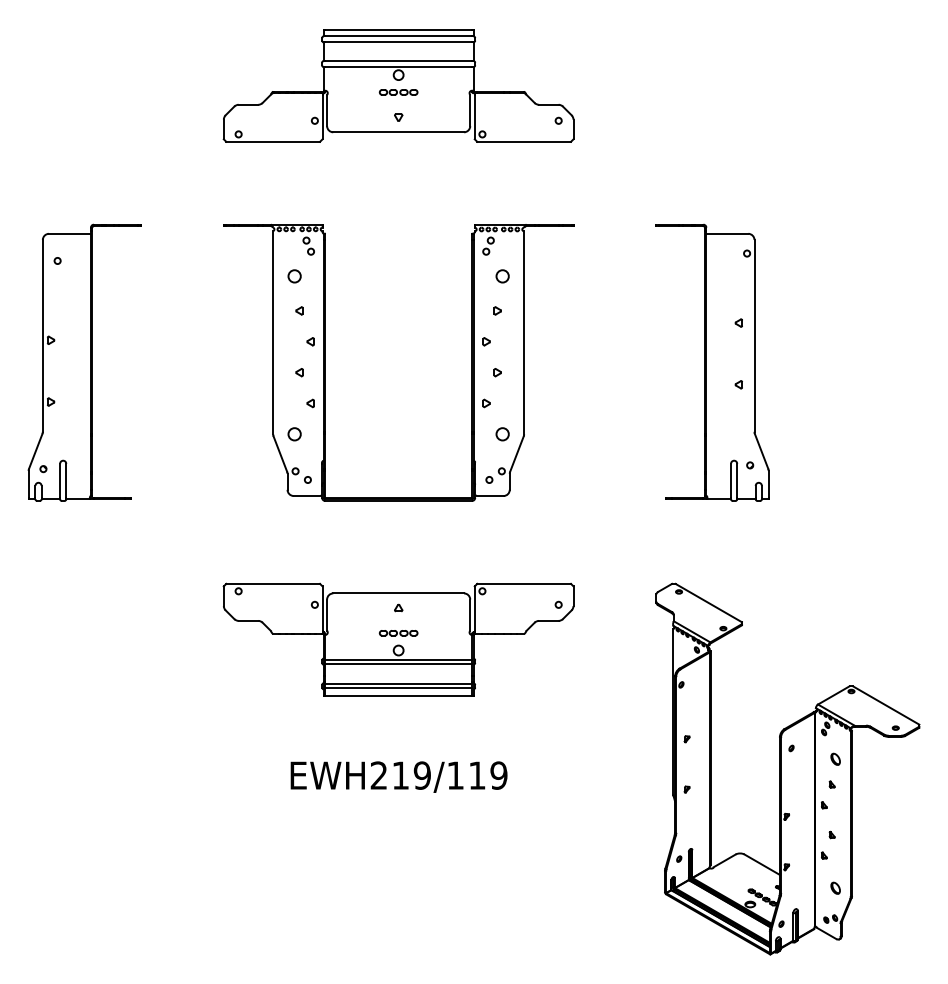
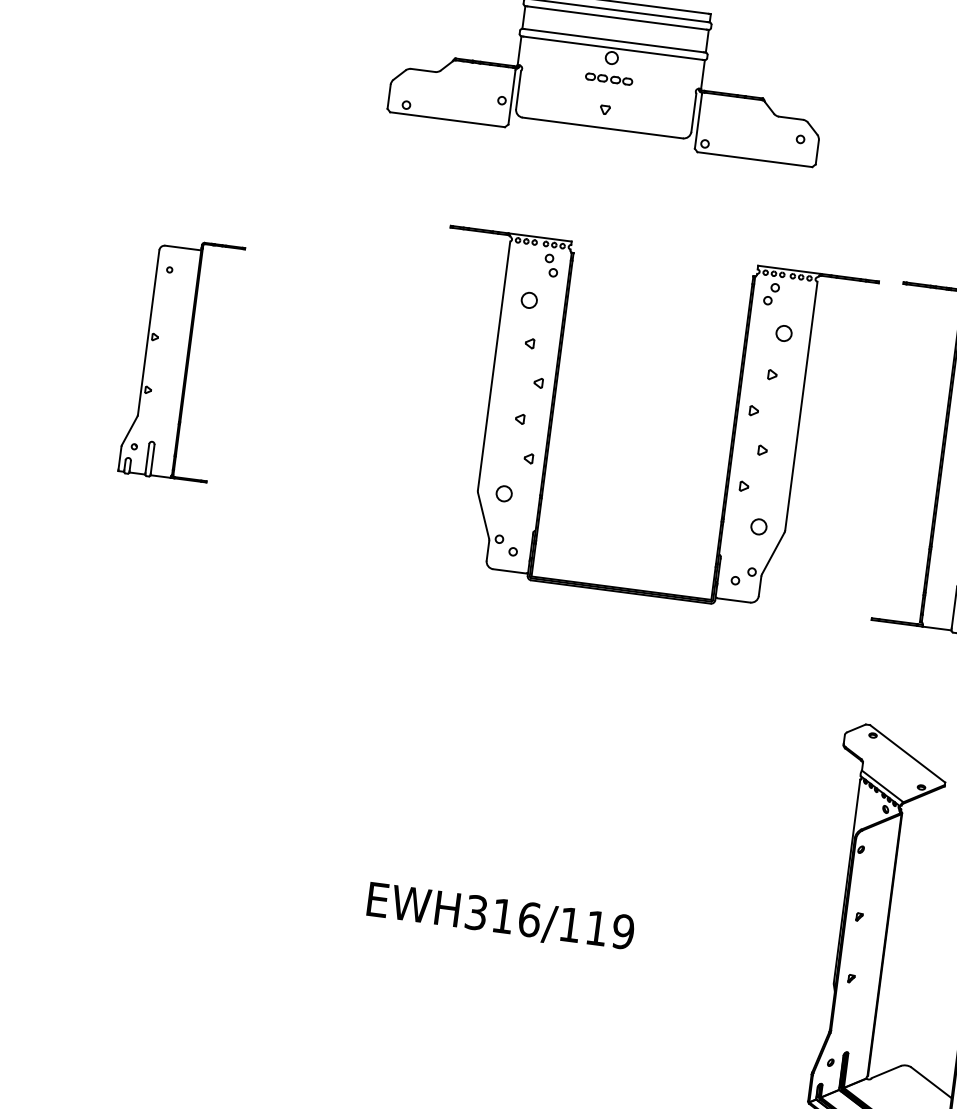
part: (84, 362) -> (181, 359), size x0.7
part: (325, 362) -> (553, 410), moved
part: (398, 639) -> (521, 749), removed
text: (400, 775) -> (502, 915), EWH219/119 -> EWH316/119

